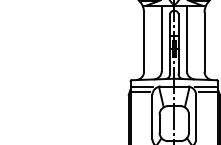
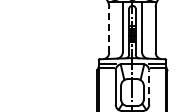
line: (144, 41) -> (109, 29), solid -> dashed
line: (196, 117) -> (149, 87), solid -> dashed

